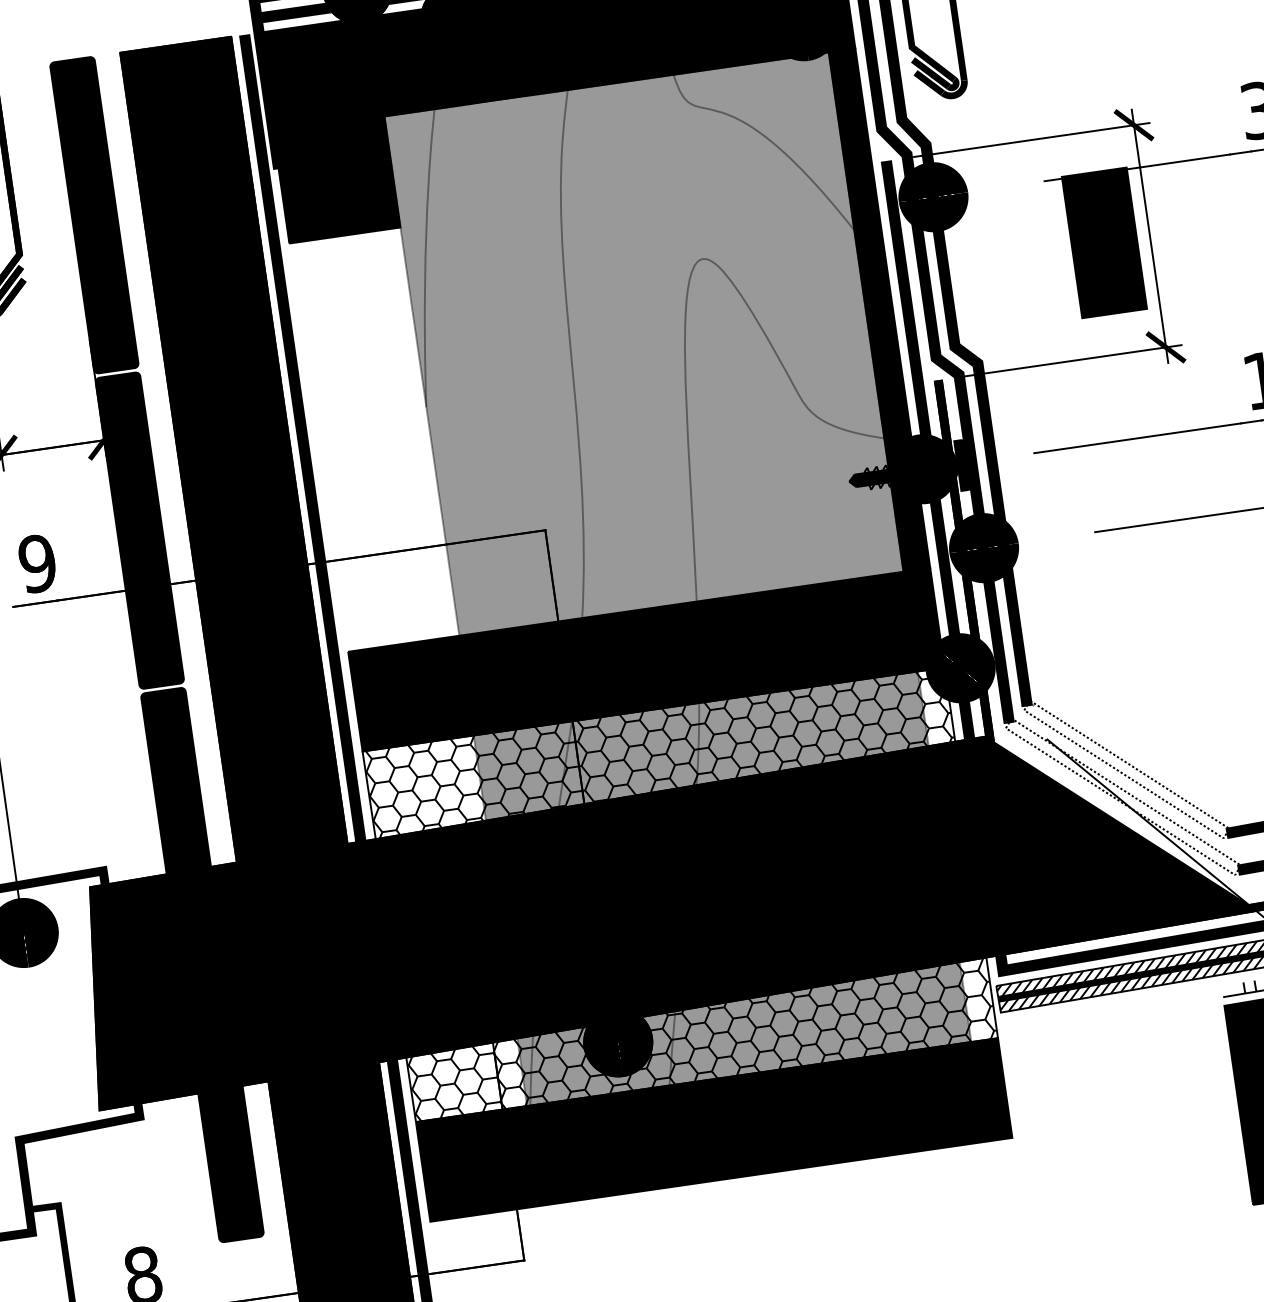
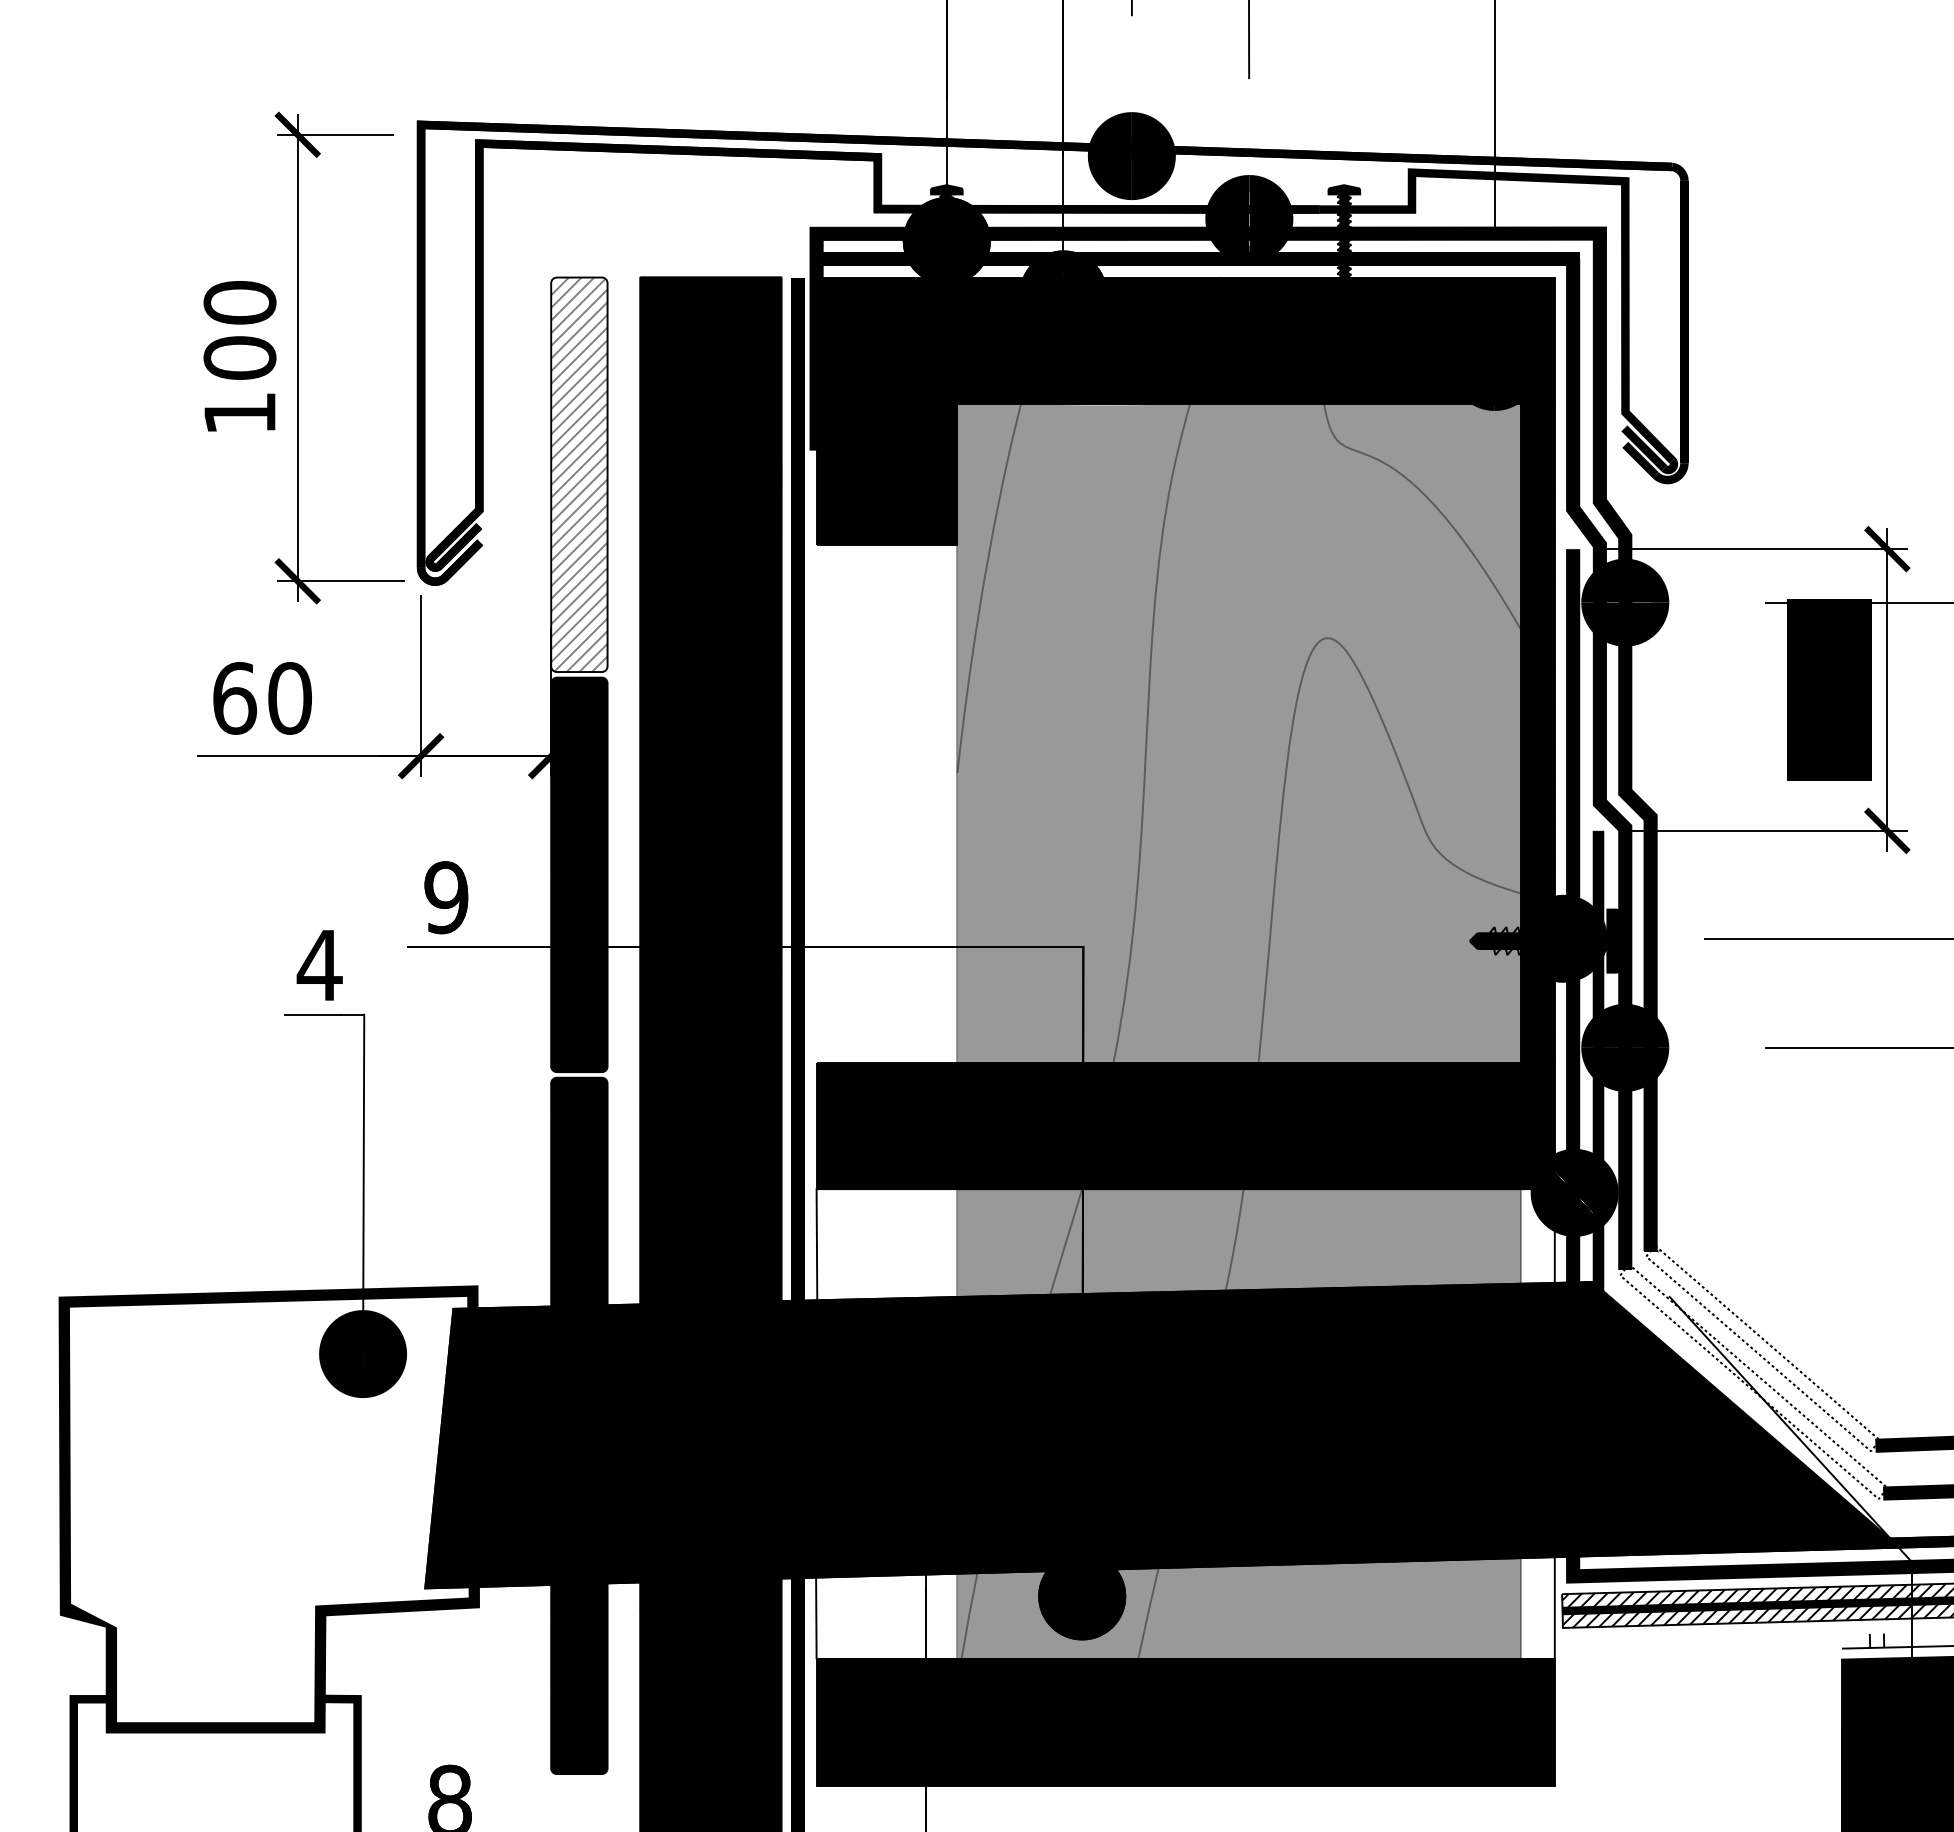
fill: (94, 214) -> (579, 474), removed
hatch: (659, 754) -> (1185, 1246), removed
hatch: (697, 1020) -> (1184, 1583), removed

